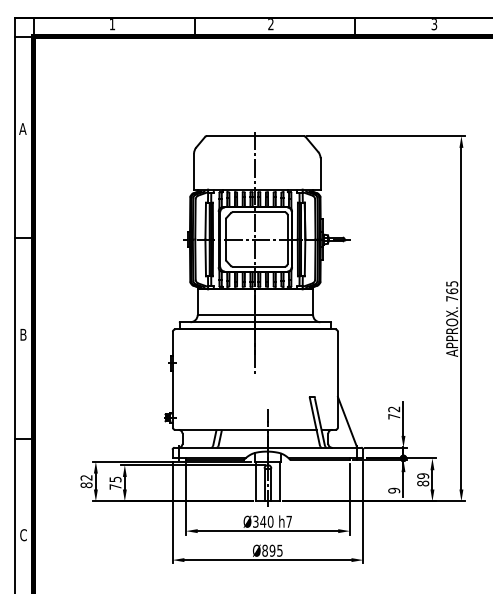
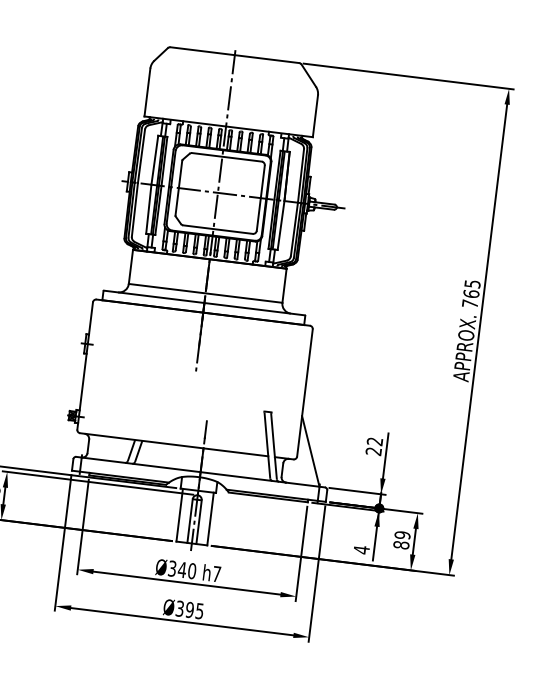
text: (394, 416) -> (374, 451), 72 -> 22
text: (394, 490) -> (362, 549), 9 -> 4
text: (264, 550) -> (179, 608), Ø895 -> Ø395

